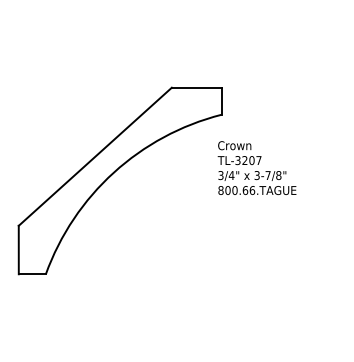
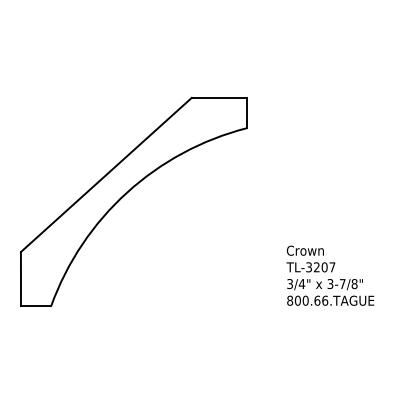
text: (256, 167) -> (329, 275), moved

